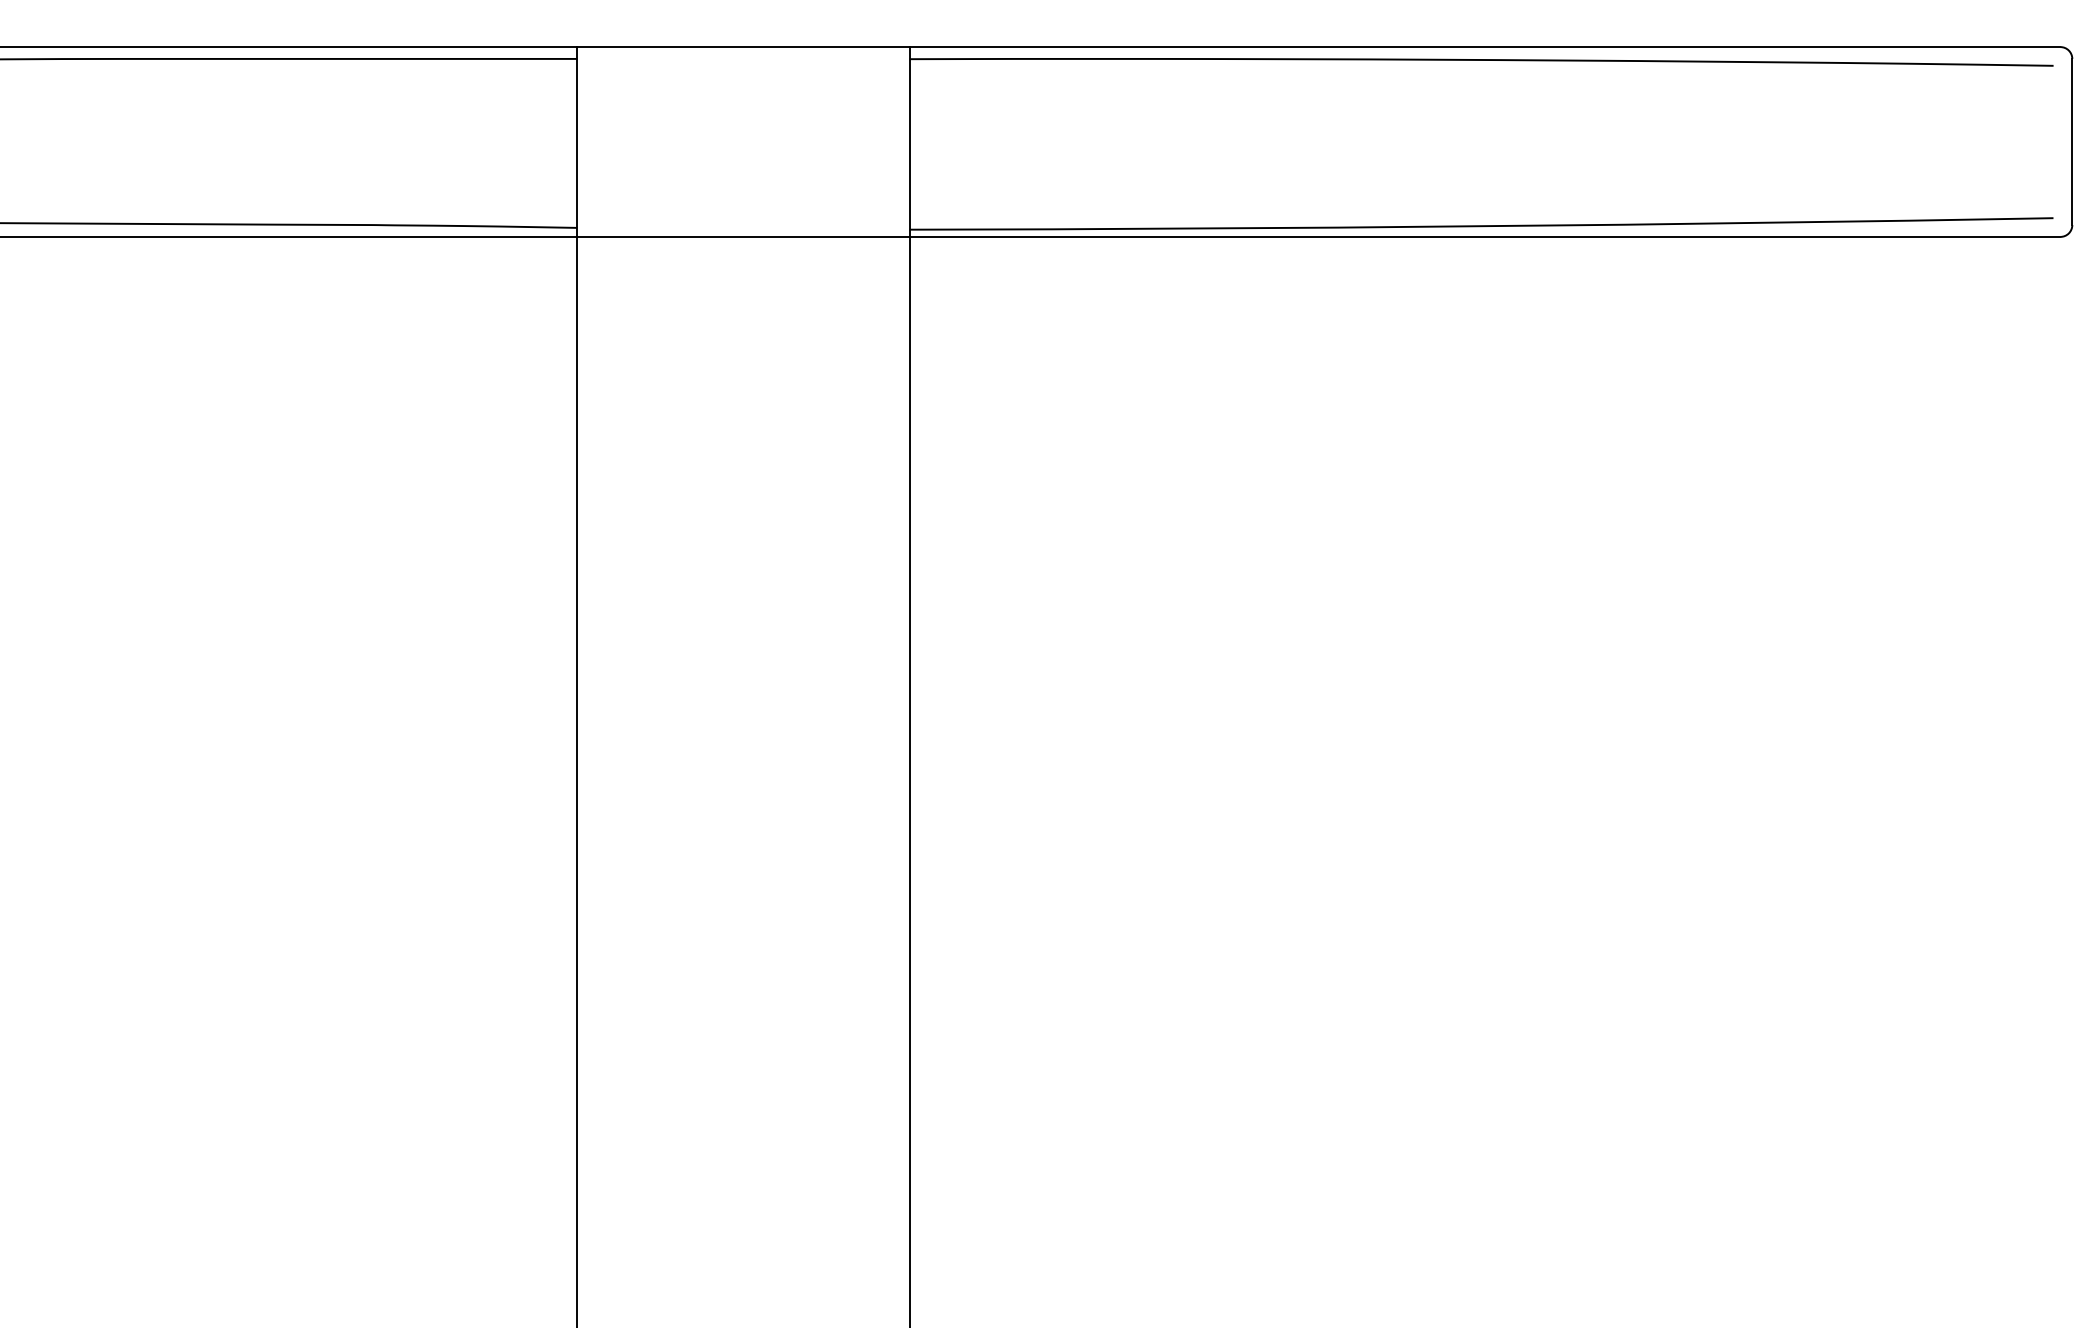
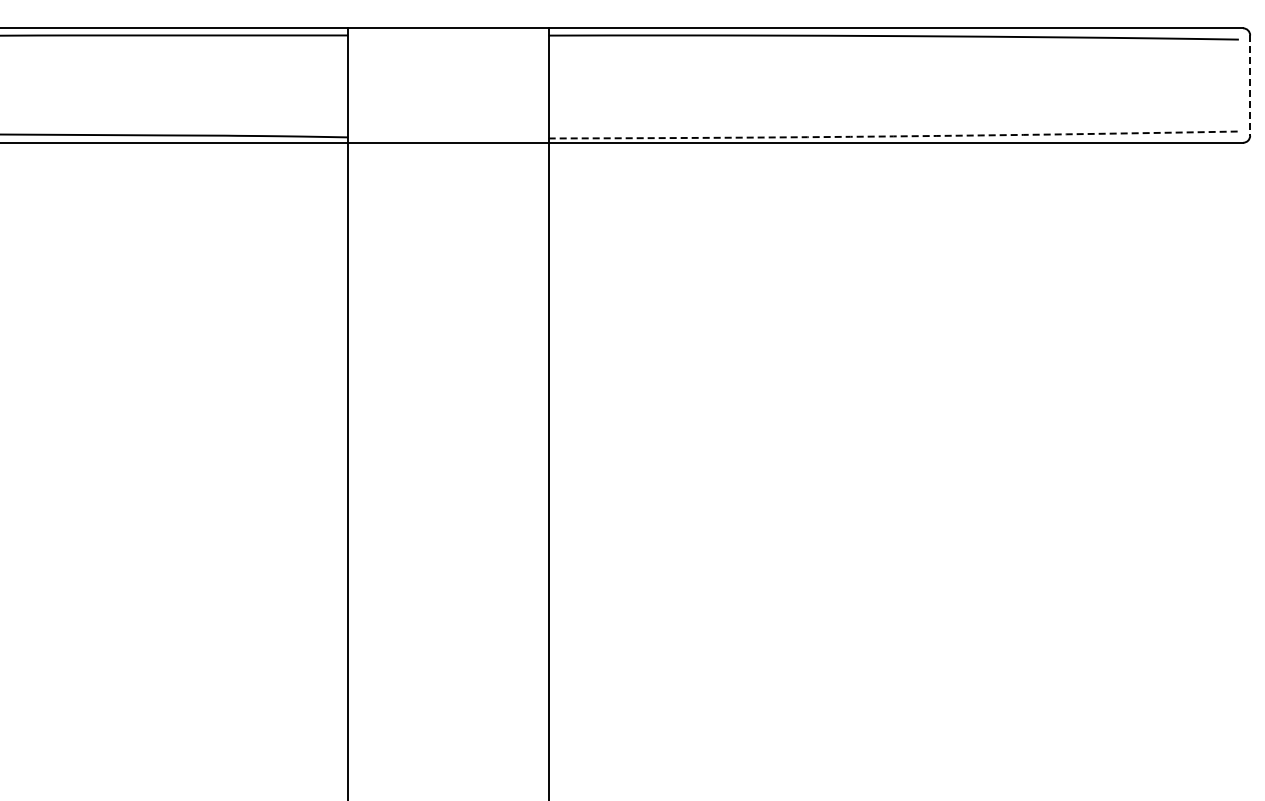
line: (2072, 143) -> (1250, 86), solid -> dashed
arc: (1481, 226) -> (893, 136), solid -> dashed

